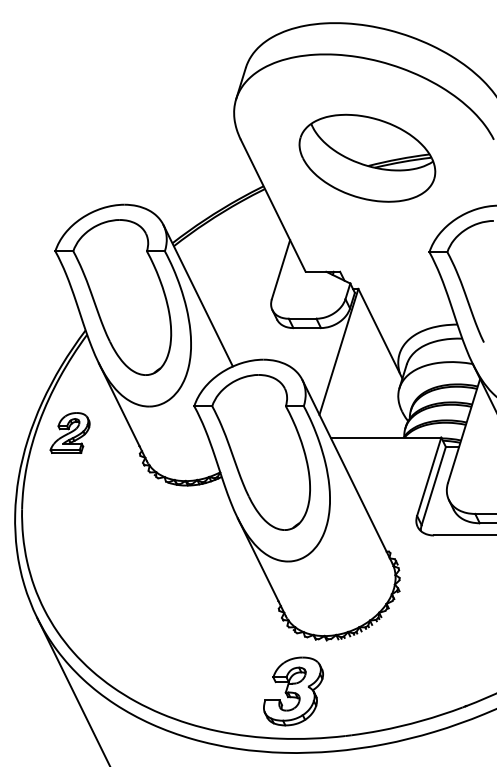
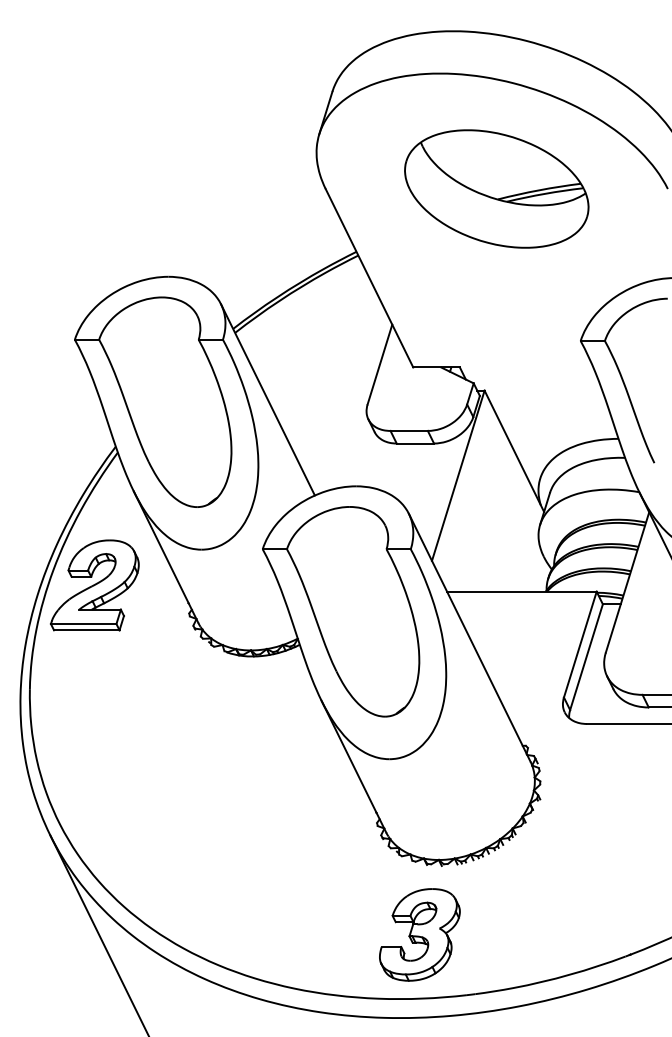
part: (367, 157) -> (496, 188), moved
part: (69, 433) -> (94, 585), size x1.67
part: (293, 691) -> (419, 934), moved

